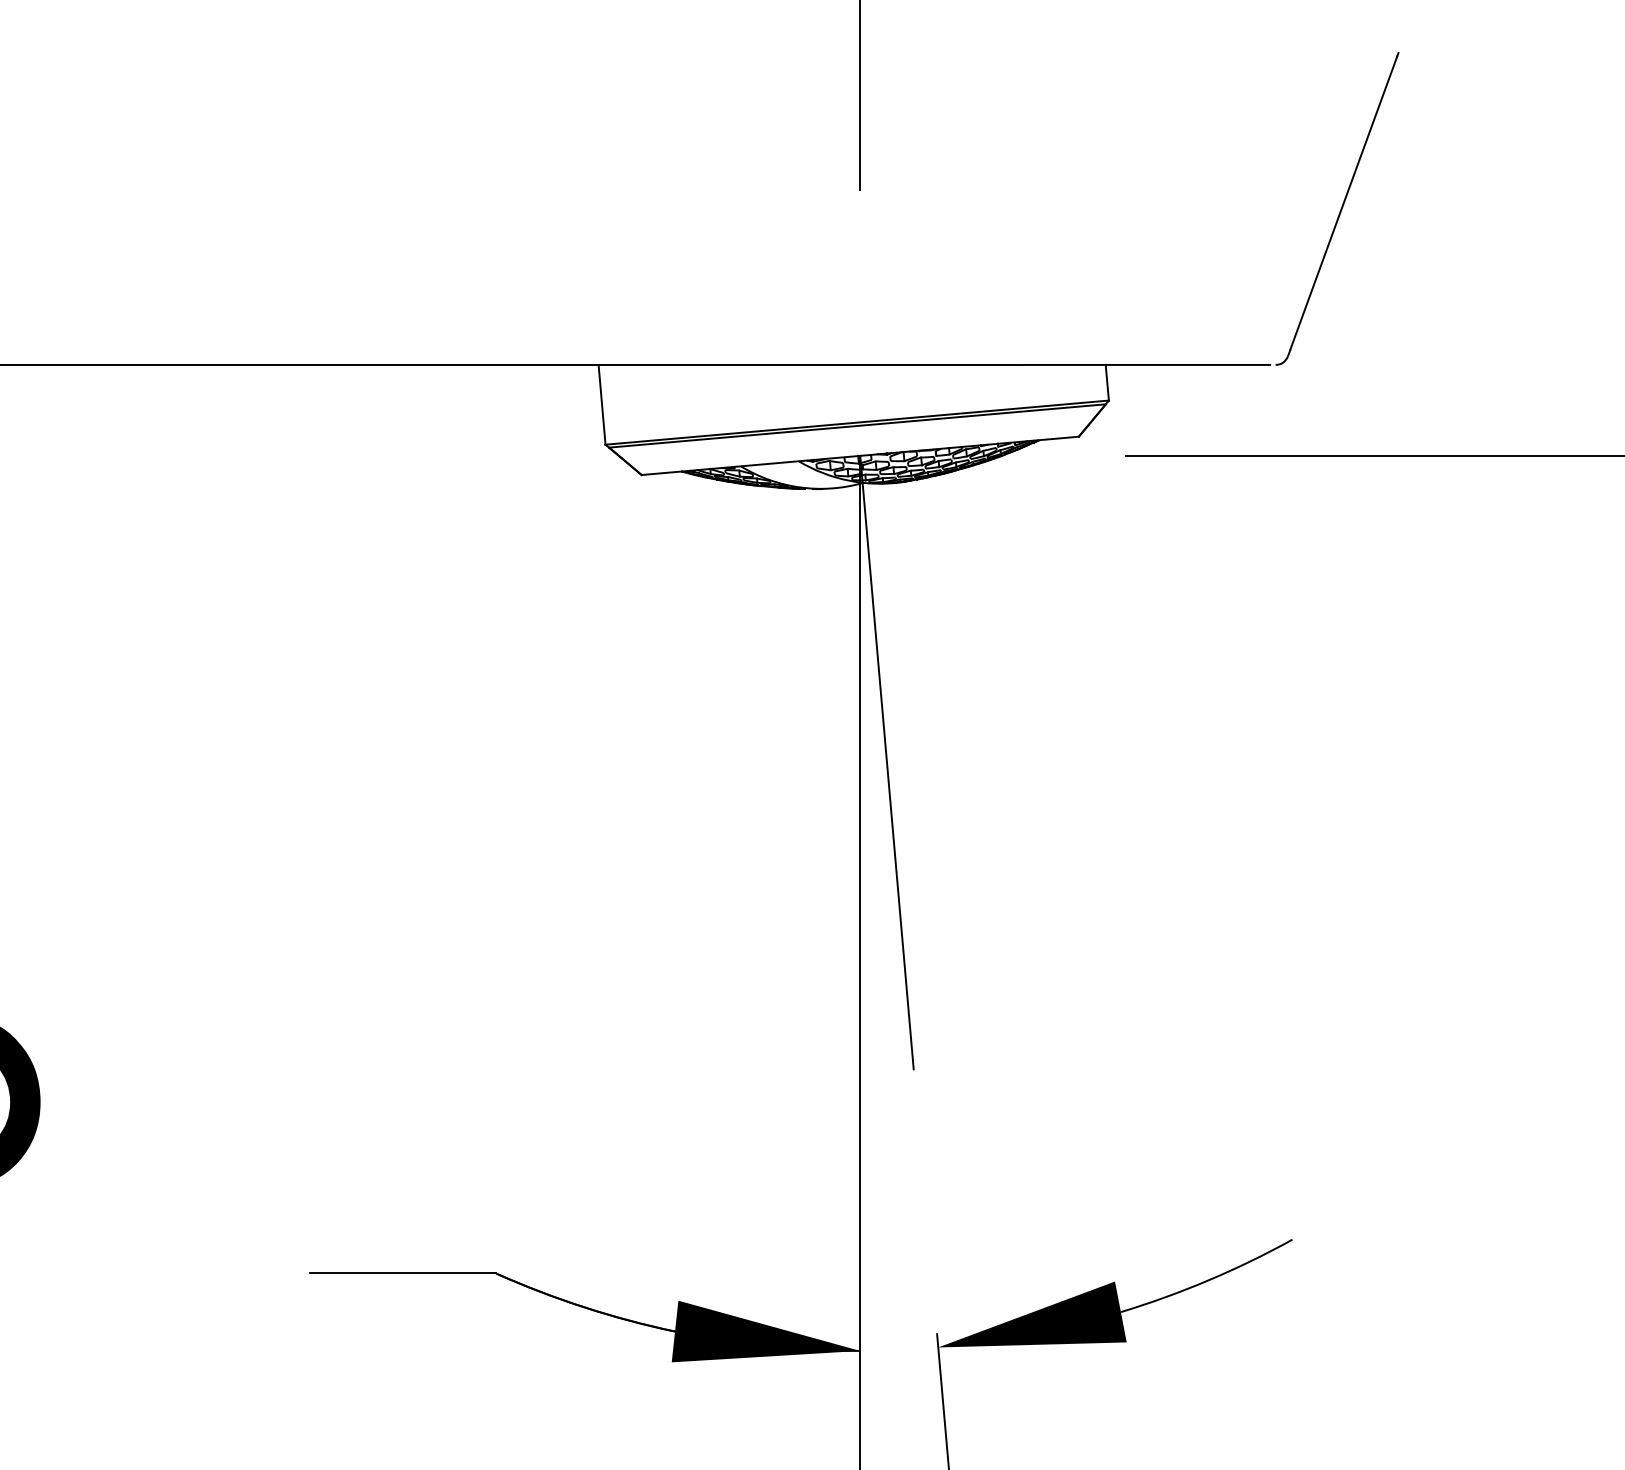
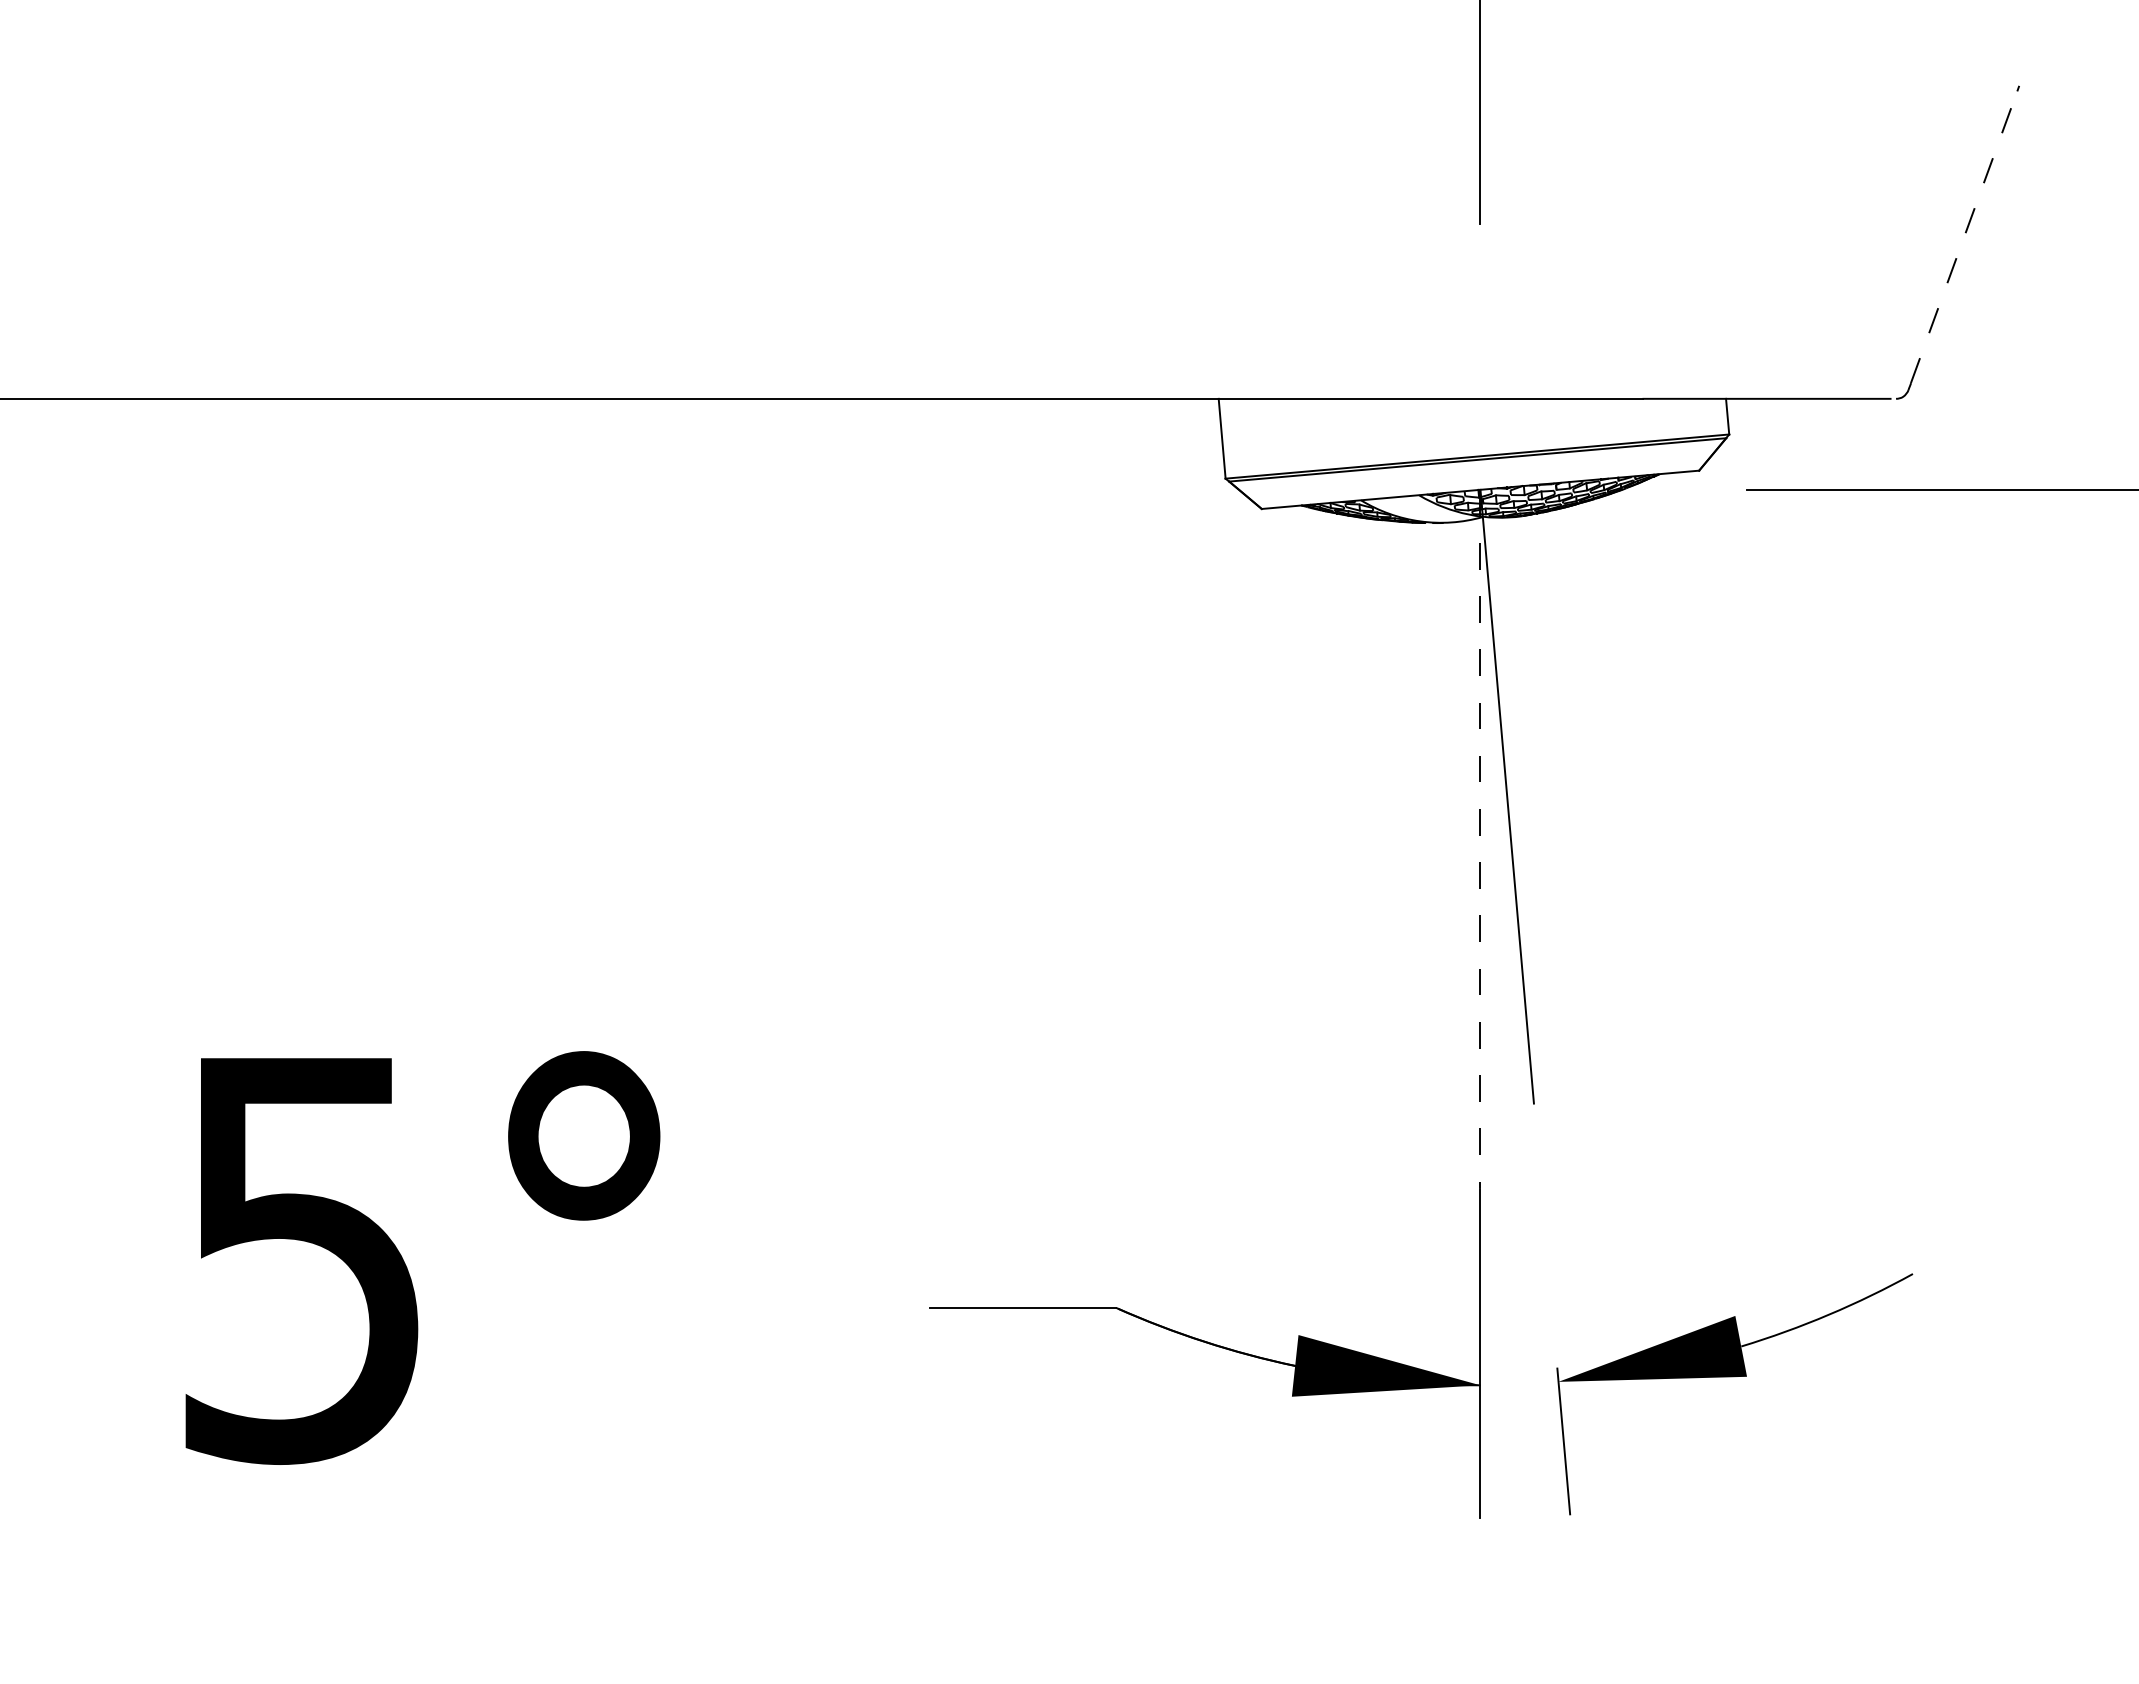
line: (1344, 202) -> (1964, 236), solid -> dashed
line: (860, 805) -> (1480, 839), solid -> dashed

